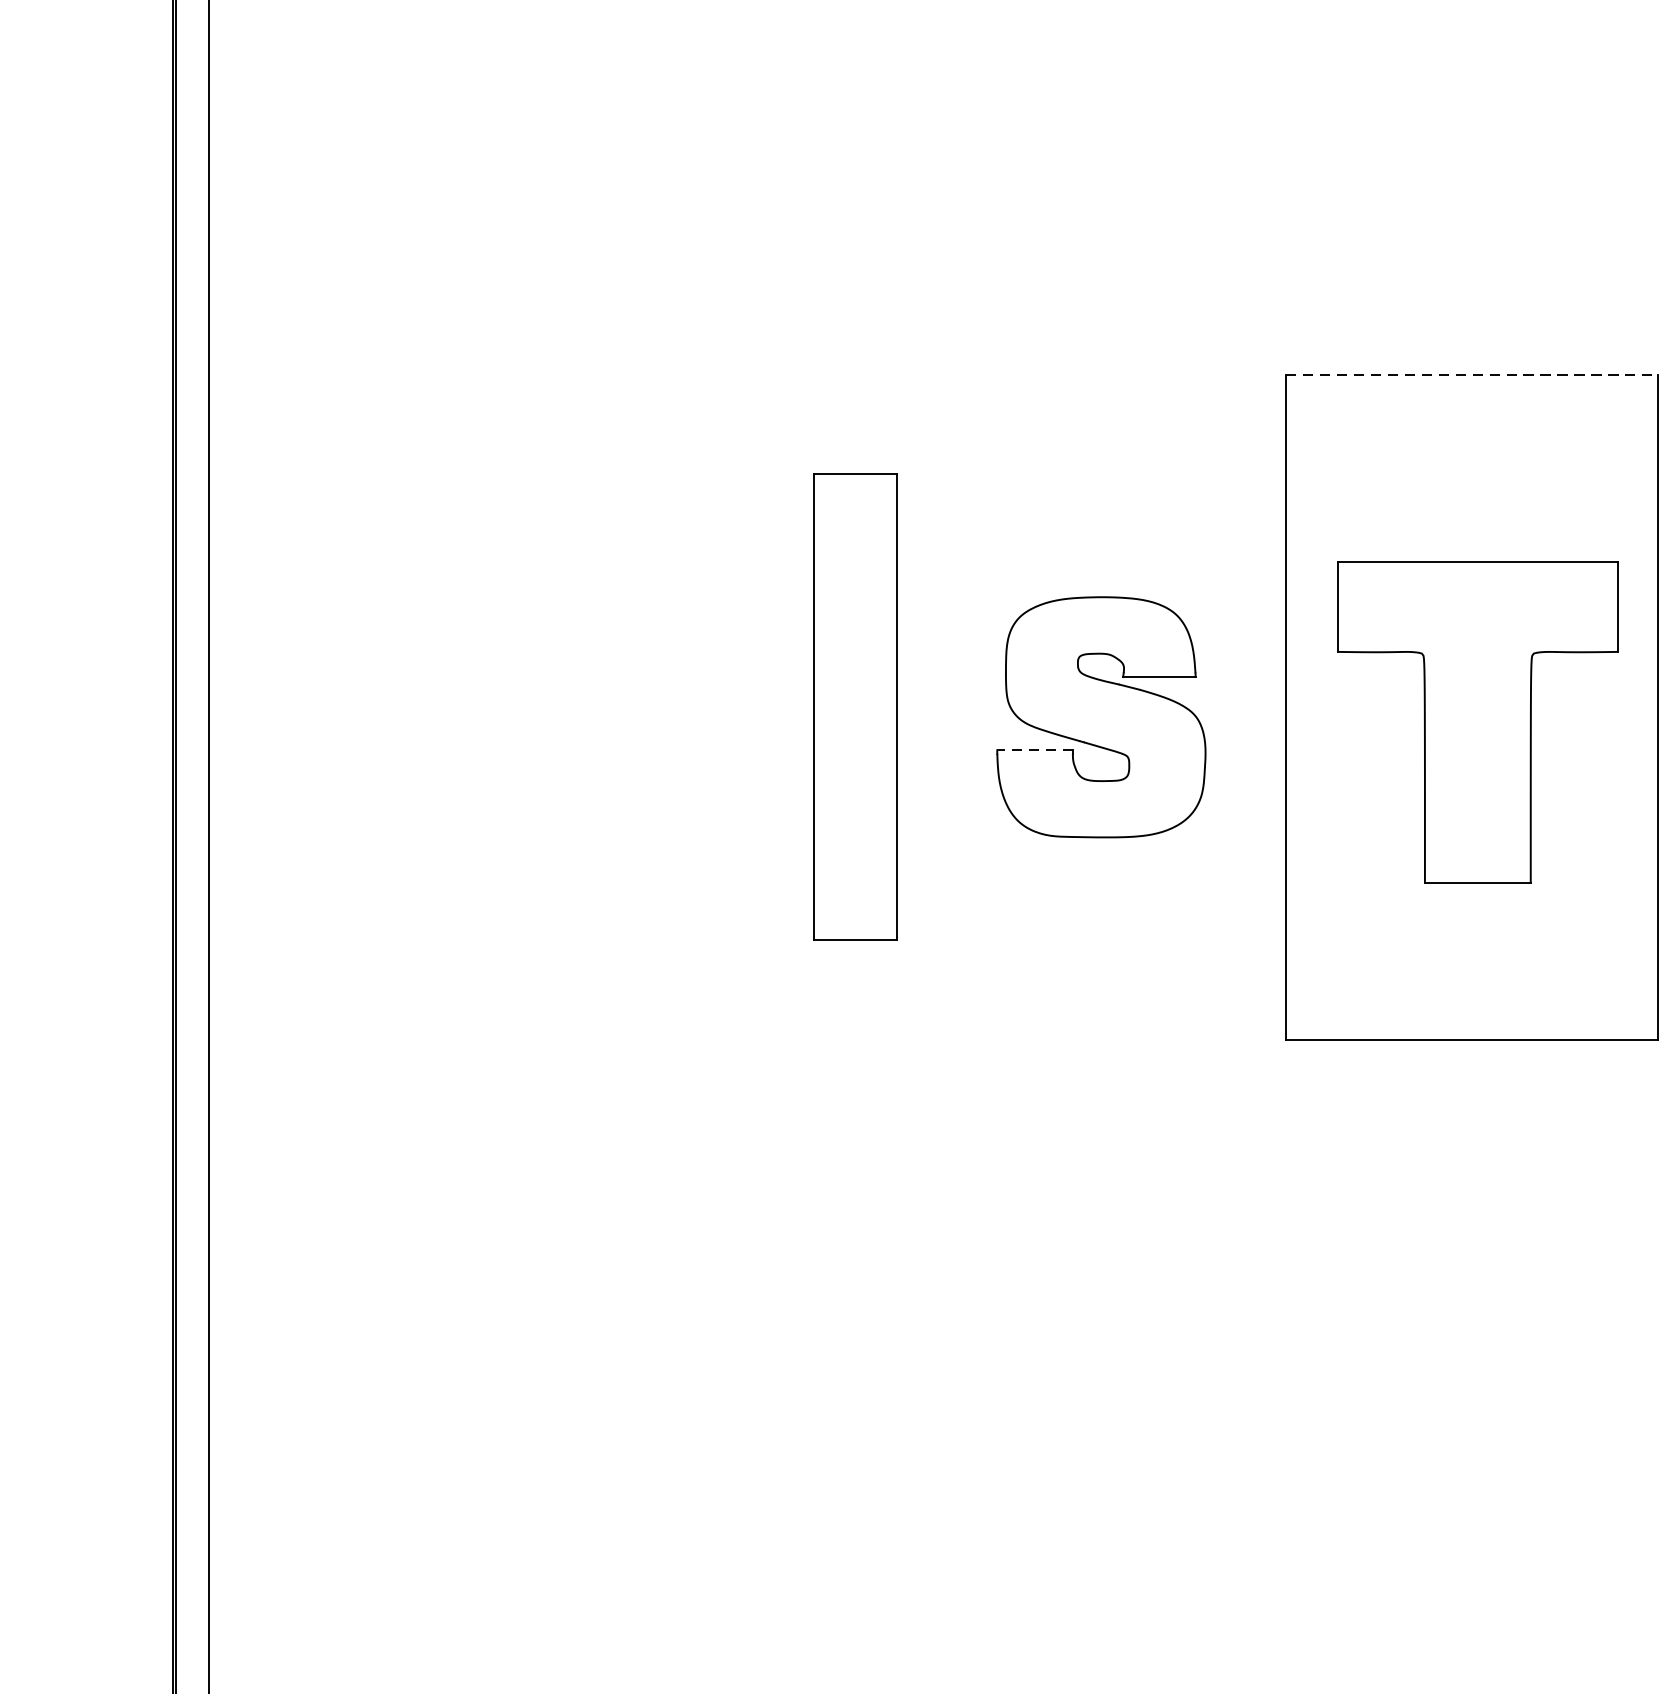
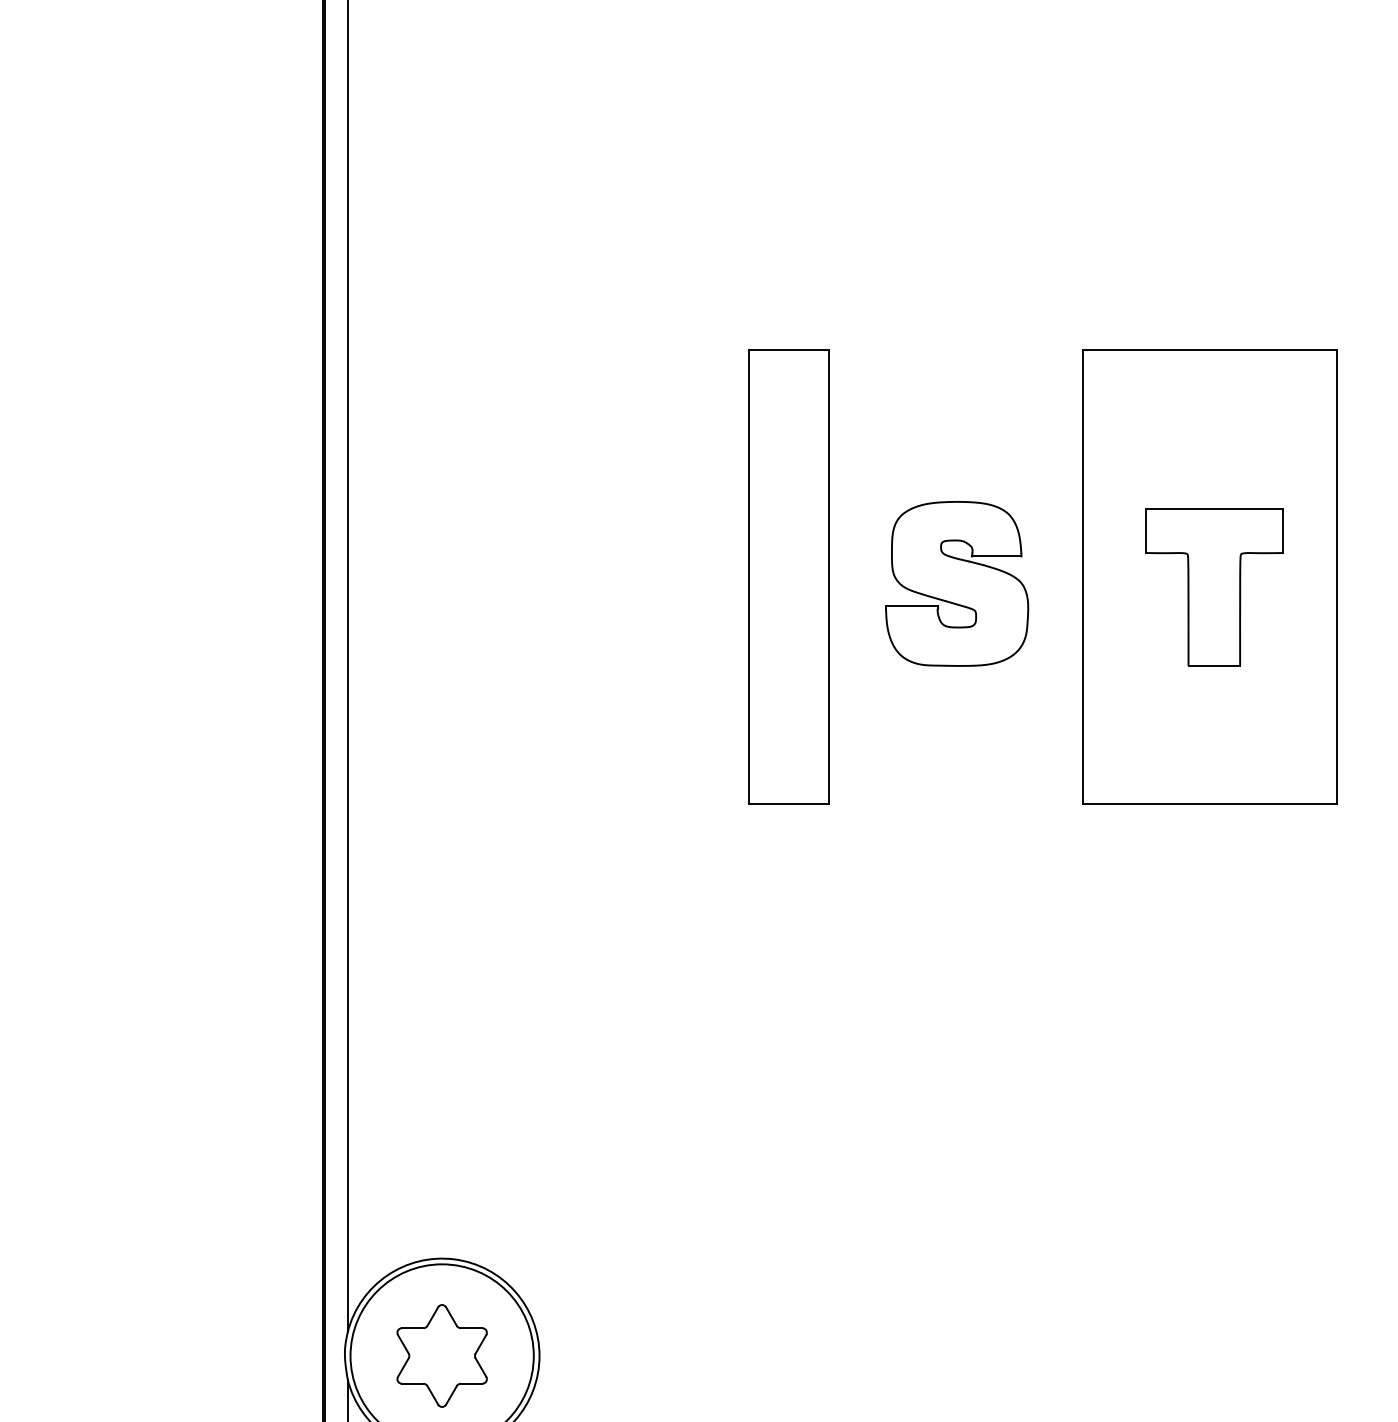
line: (1472, 374) -> (1210, 349), dashed -> solid
part: (854, 706) -> (788, 576), size x1.43
part: (1478, 722) -> (1214, 587), size x0.71
line: (1034, 750) -> (911, 606), dashed -> solid

